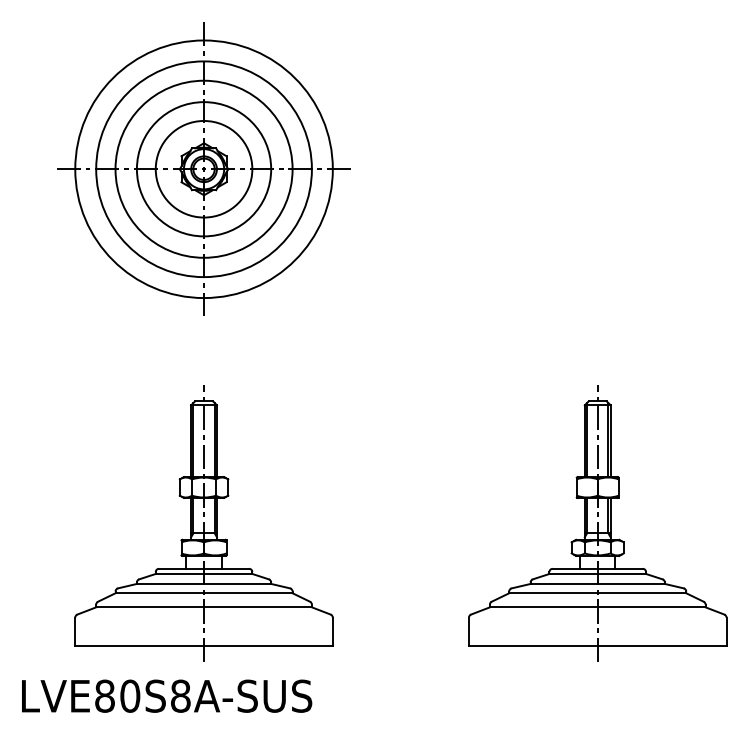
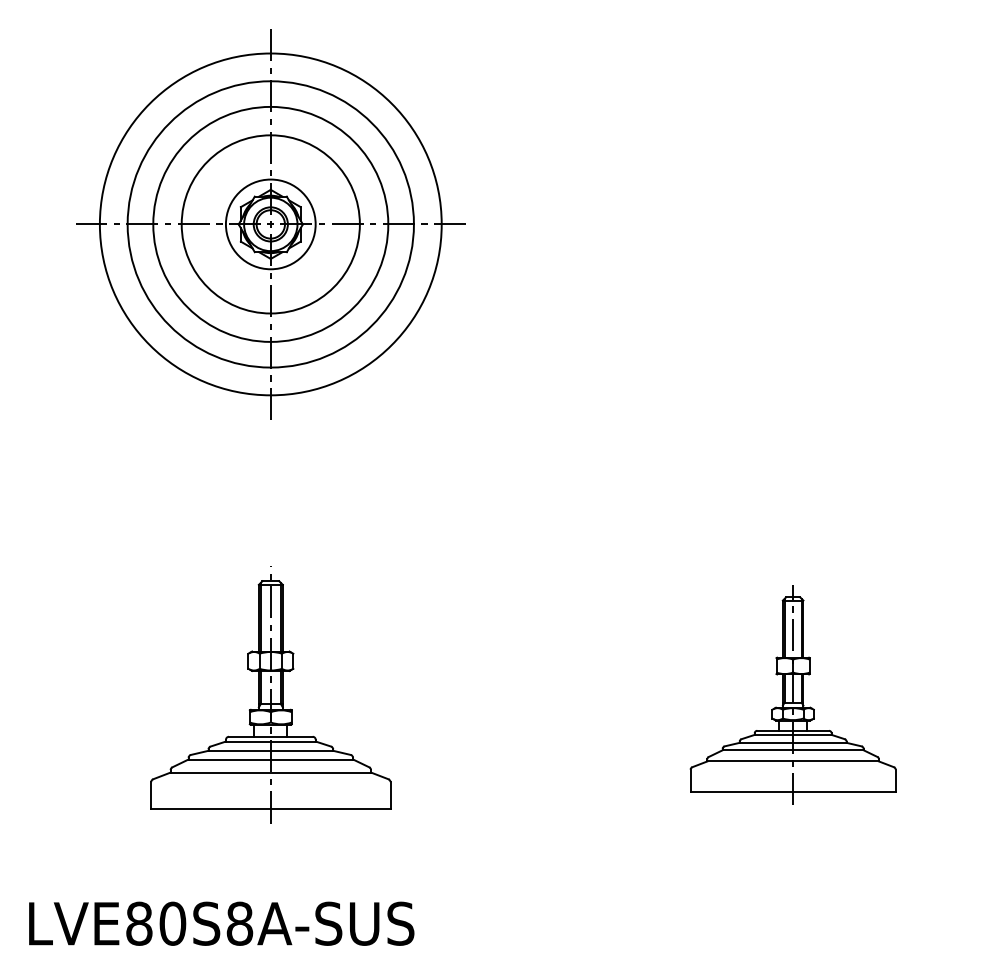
circle: (203, 169) -> (270, 224), size x0.7
part: (203, 523) -> (270, 694), size x0.7
part: (597, 523) -> (792, 694), size x0.6

